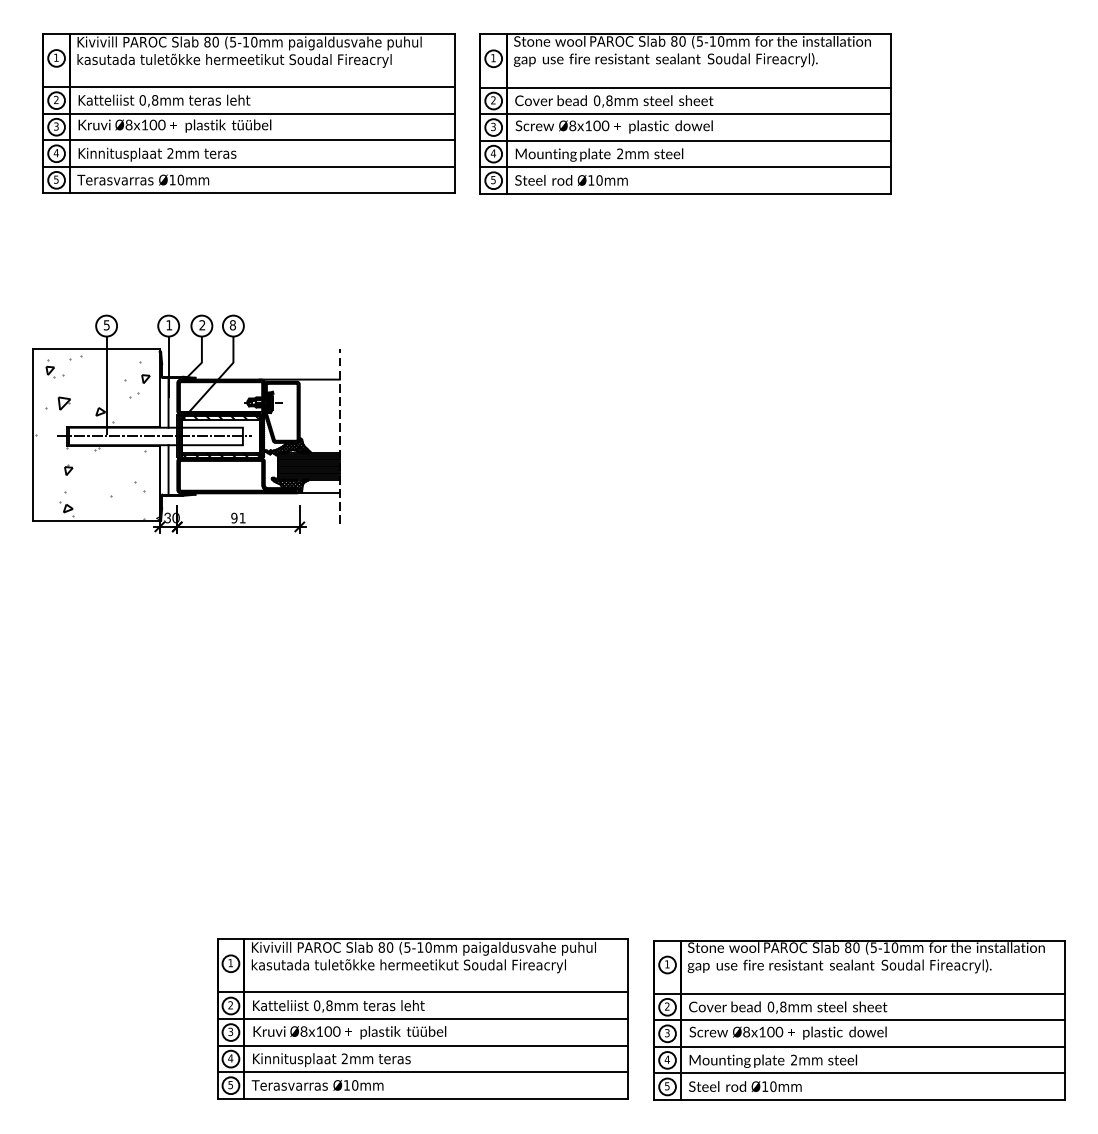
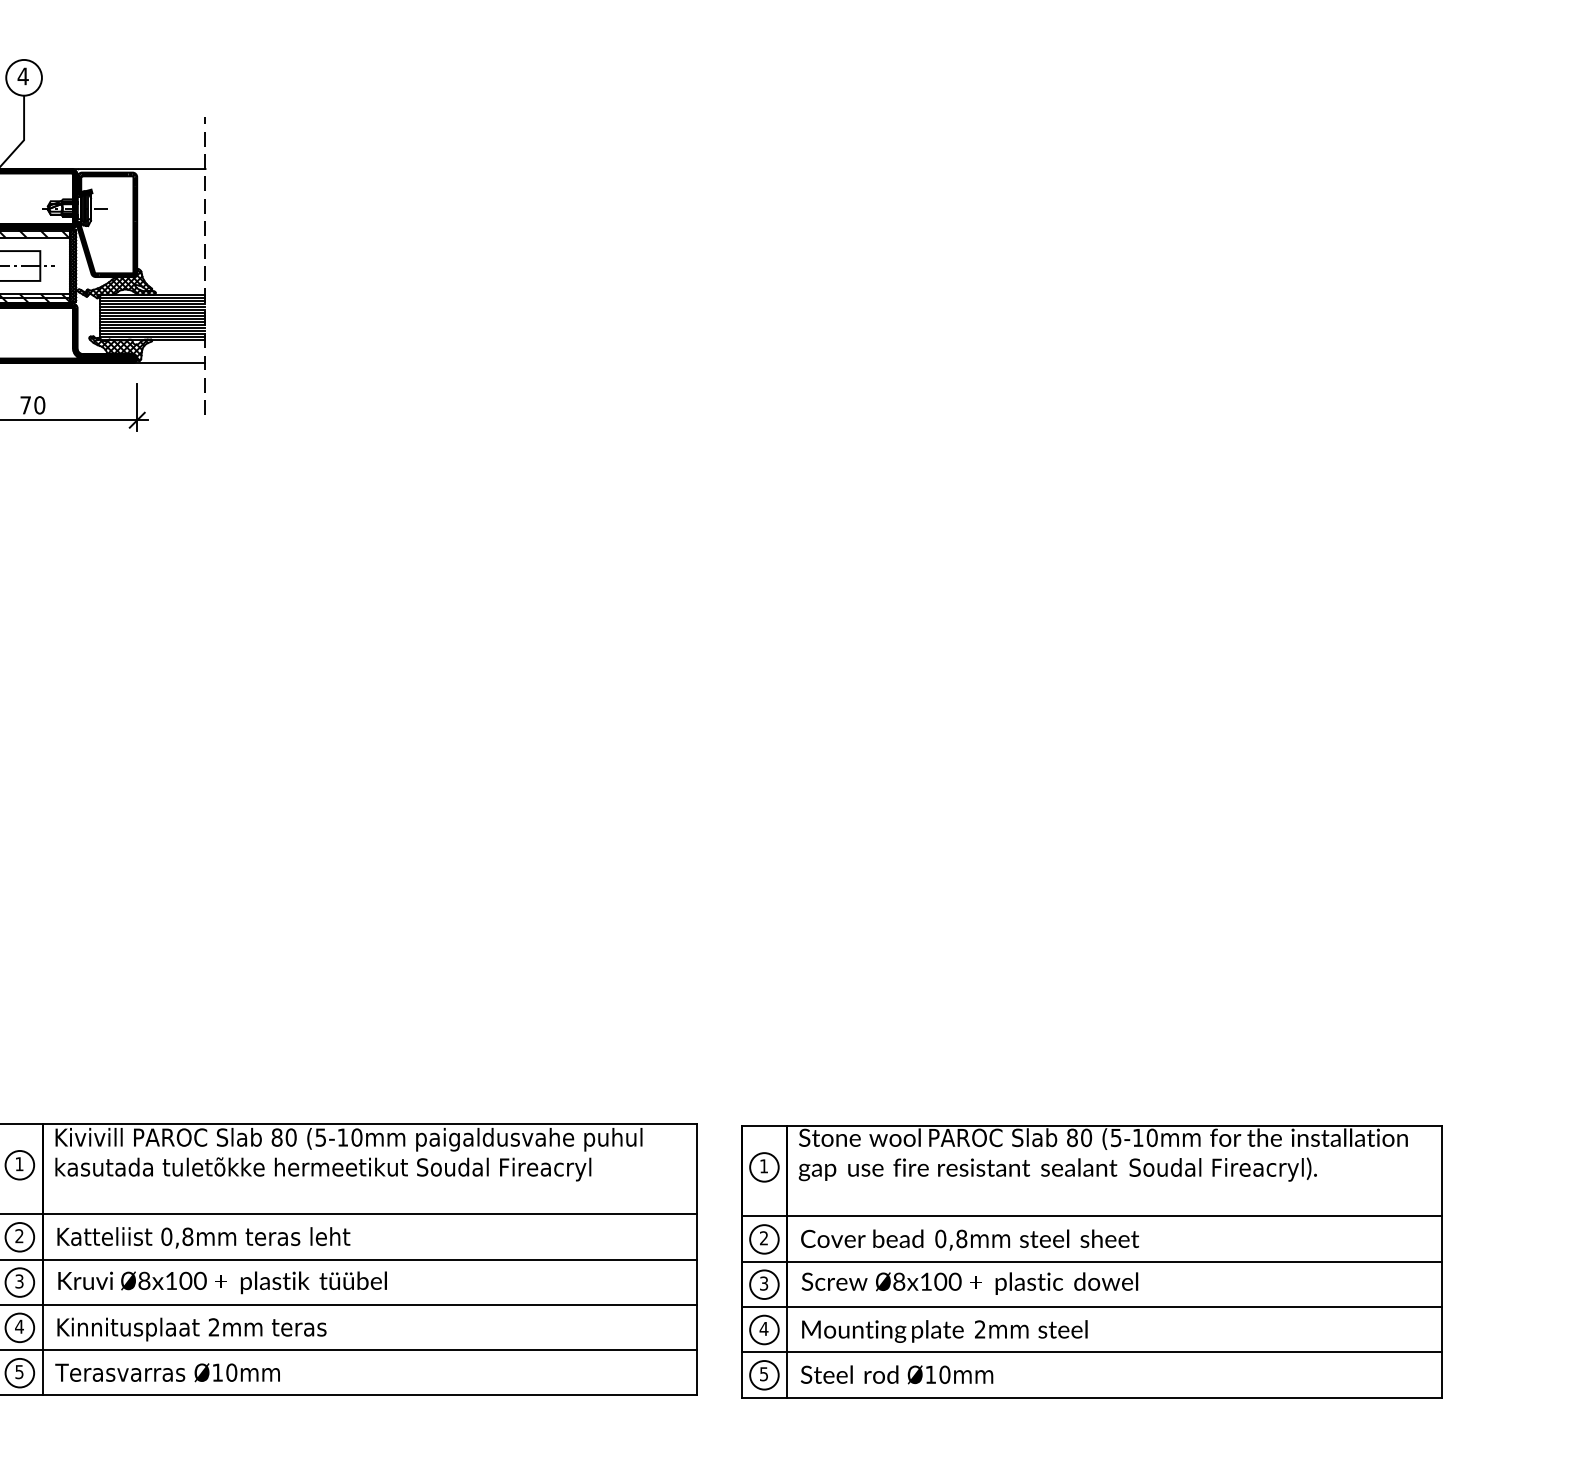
text: (232, 325) -> (22, 76), 8 -> 4
text: (238, 517) -> (32, 404), 91 -> 70

